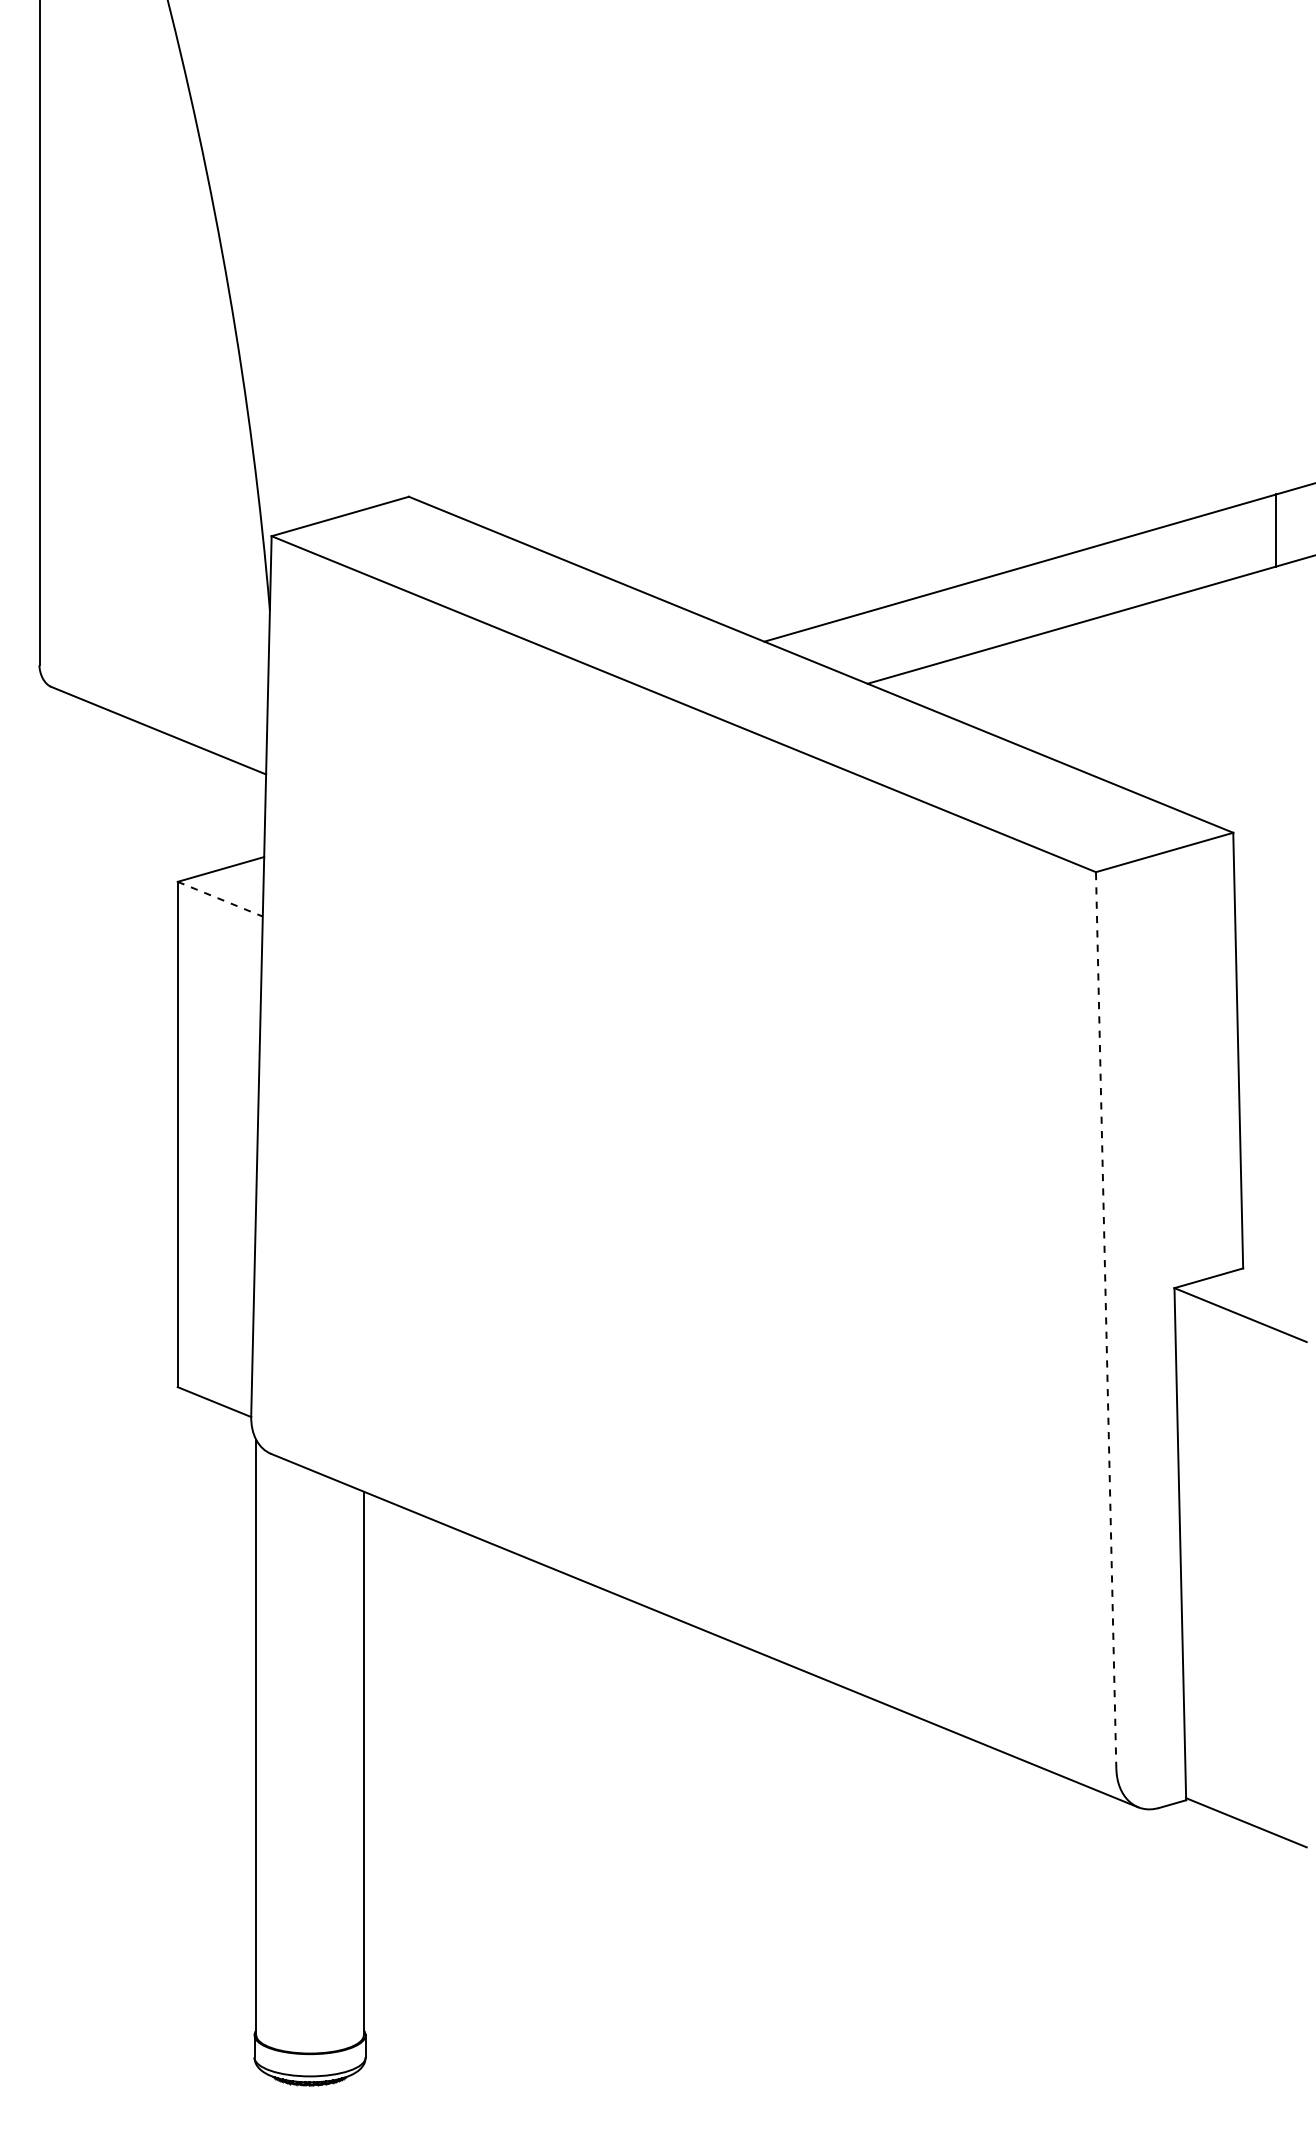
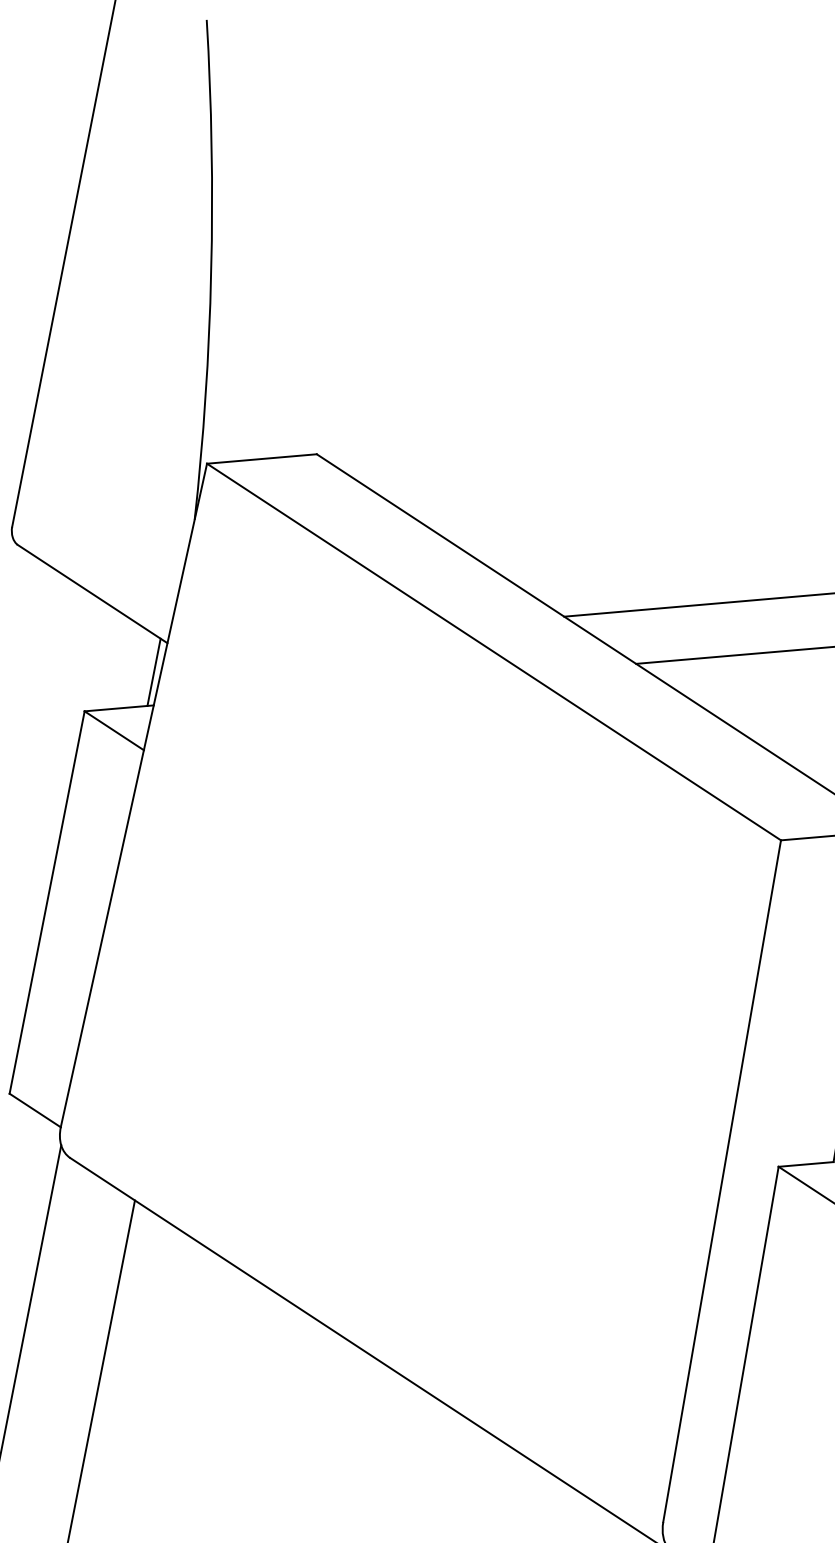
line: (256, 814) -> (154, 672), added
line: (220, 899) -> (114, 731), dashed -> solid
line: (1106, 1320) -> (722, 1181), dashed -> solid

